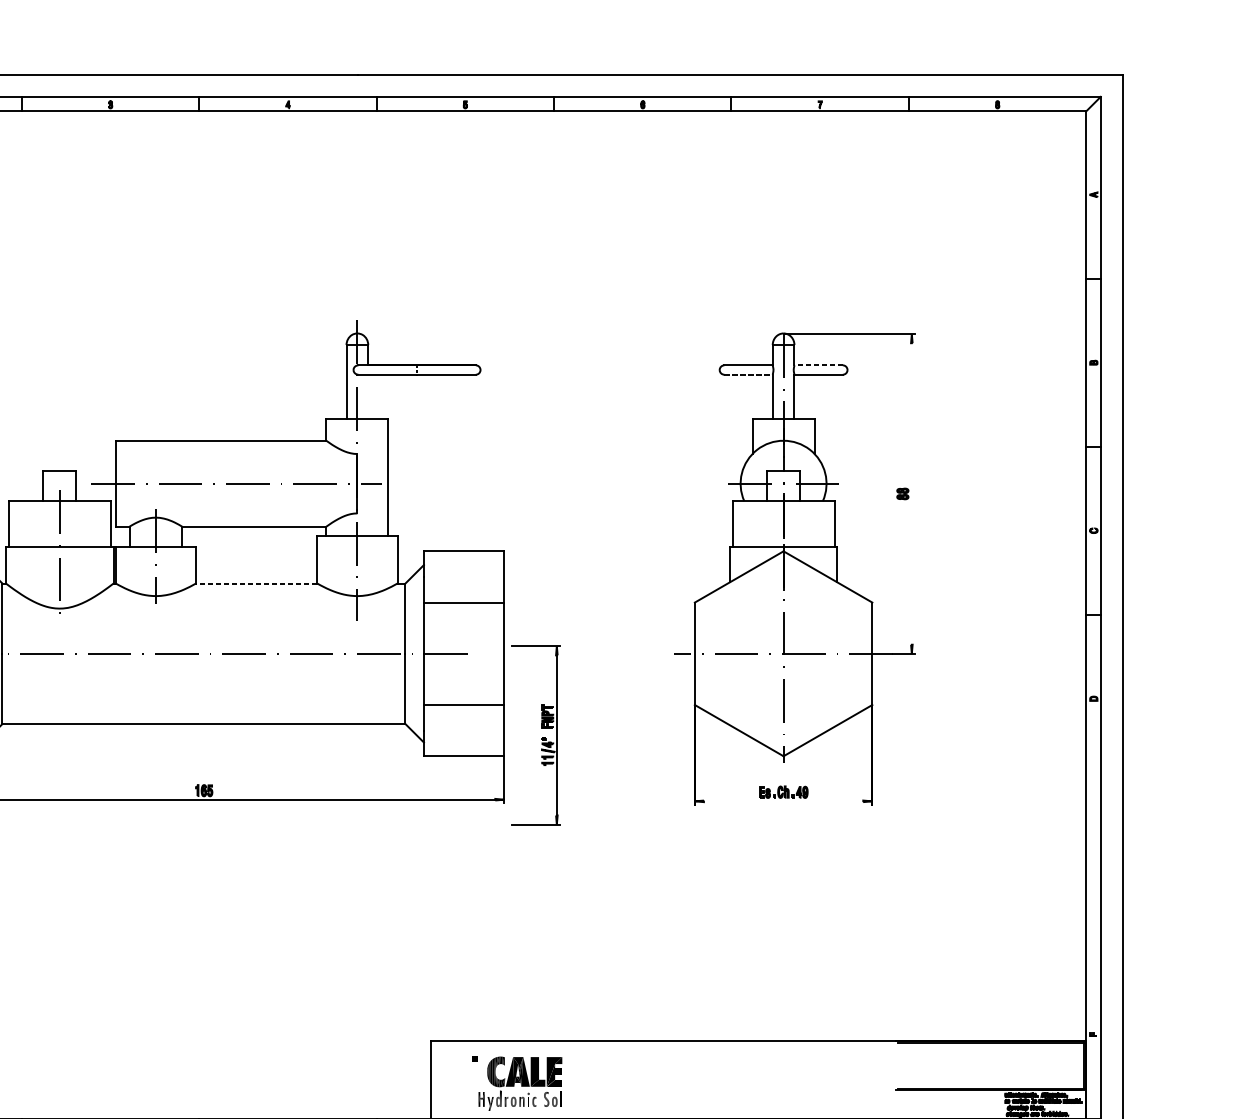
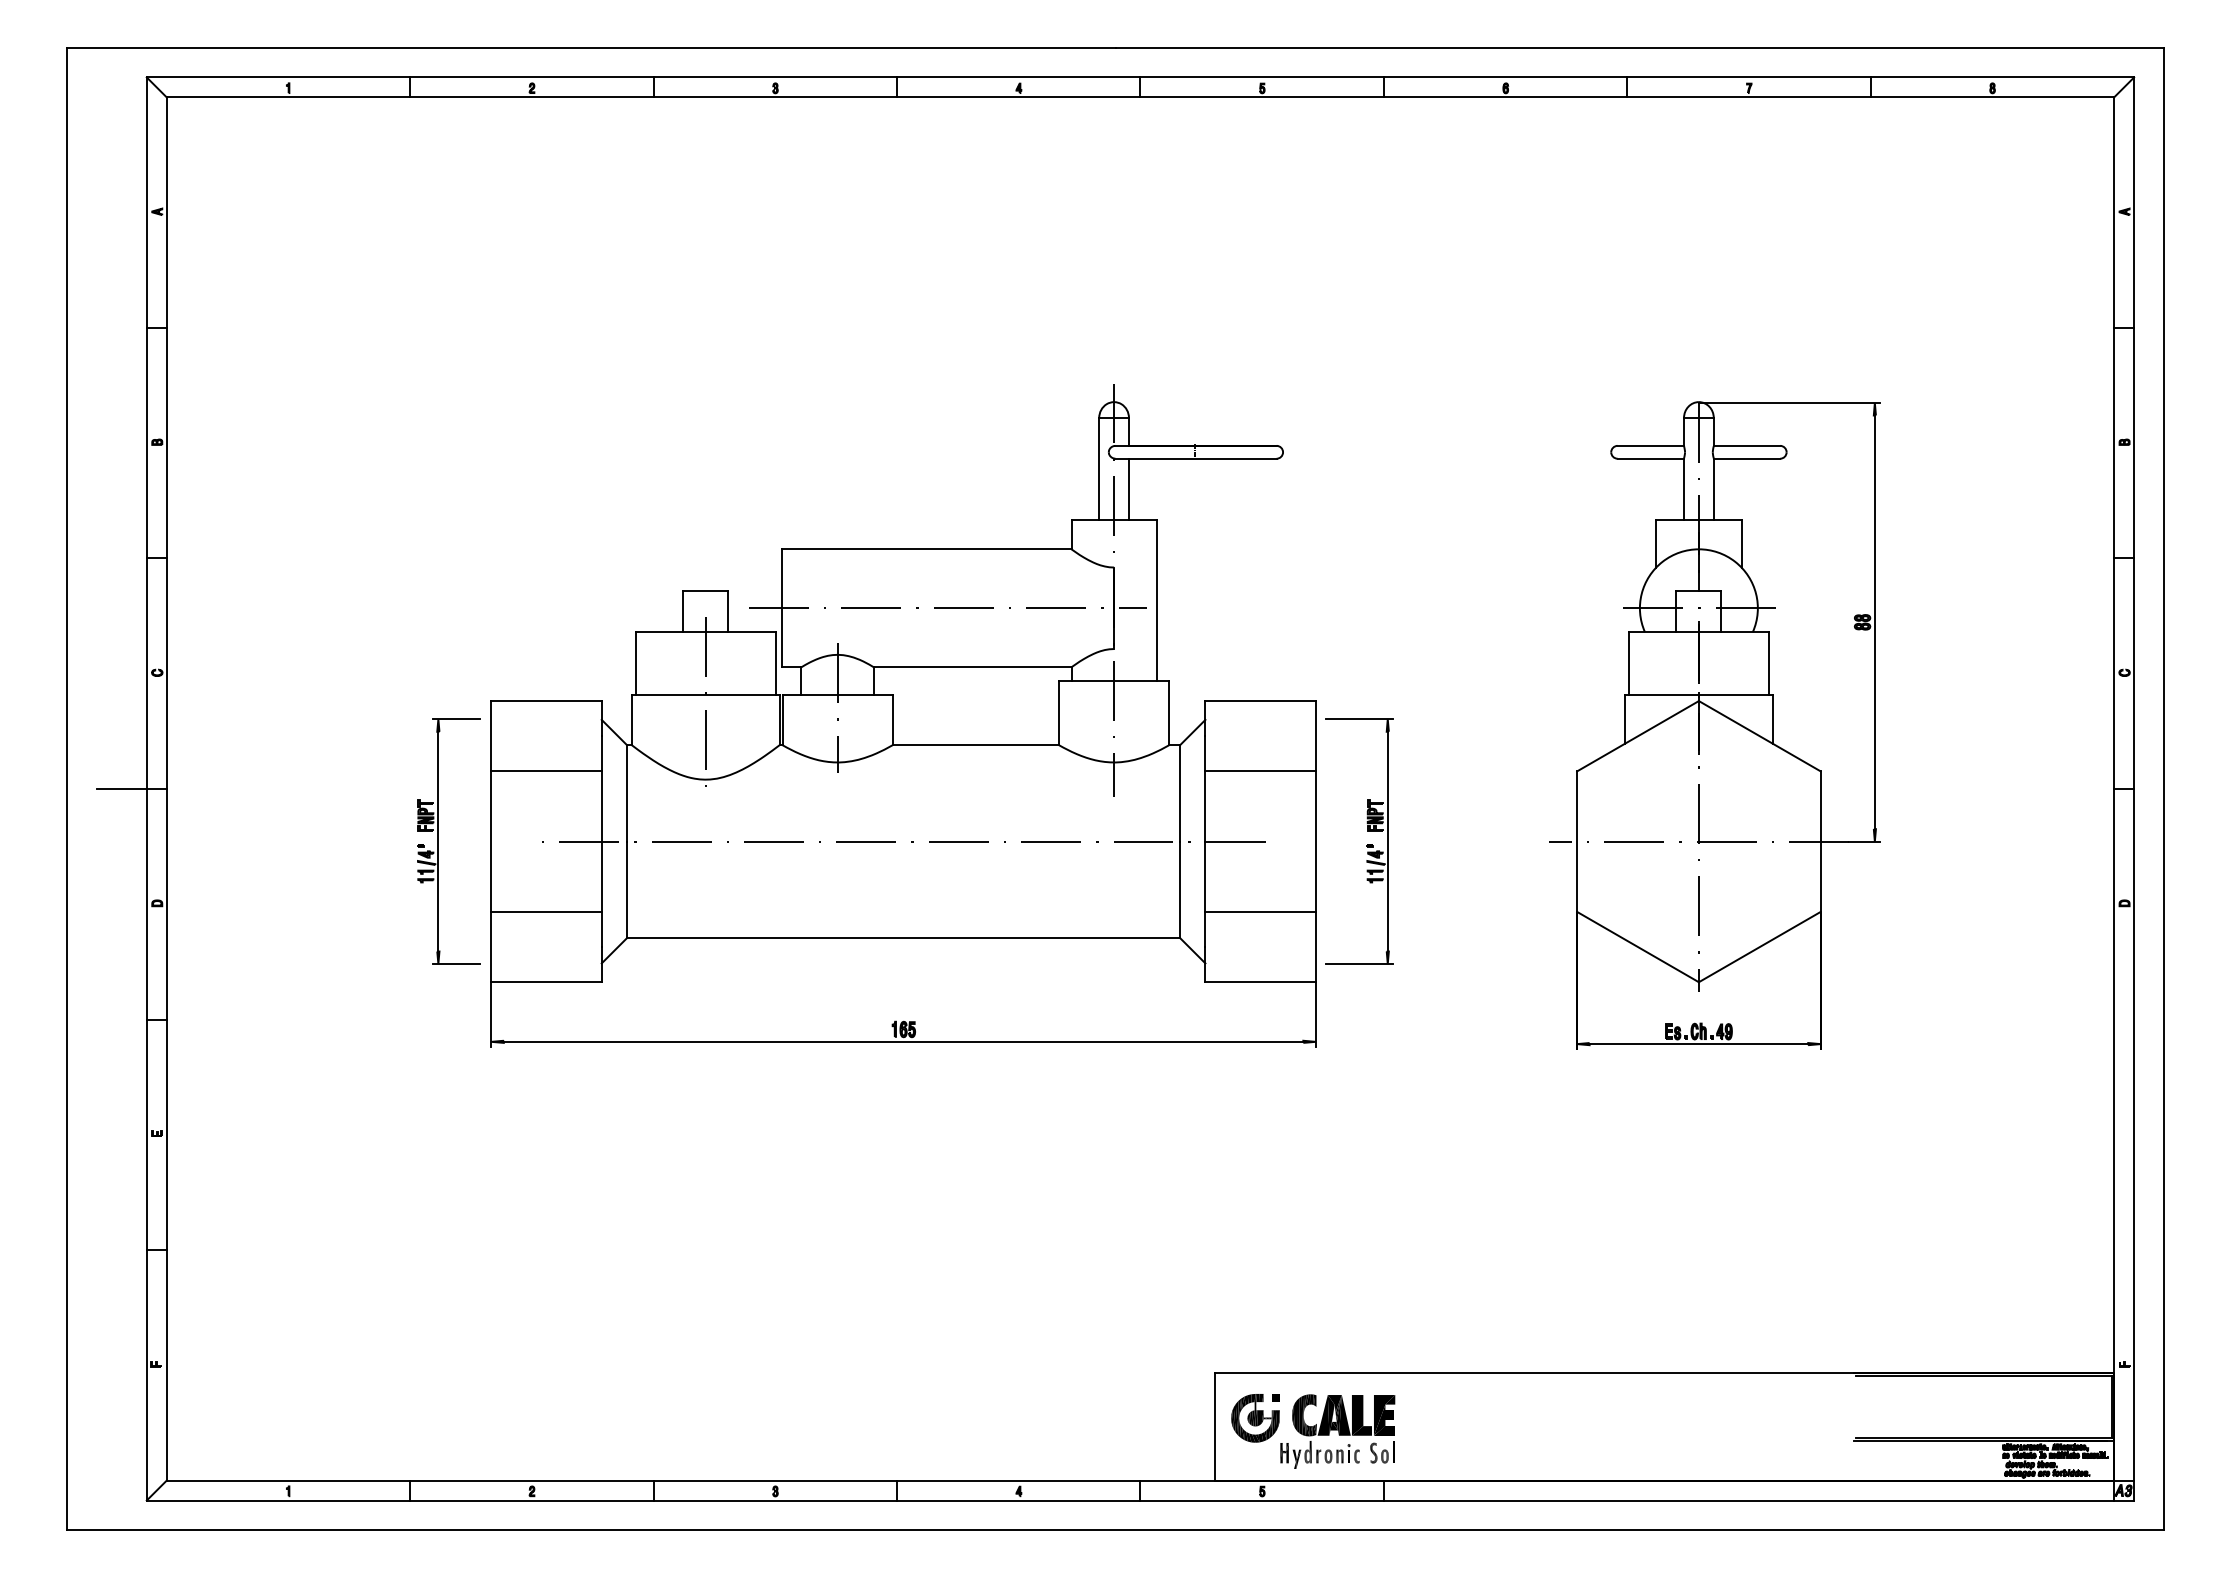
line: (818, 365) -> (1746, 445), dashed -> solid
line: (749, 374) -> (1651, 458), dashed -> solid
line: (367, 396) -> (1128, 488), added
line: (911, 494) -> (1874, 622), added
line: (256, 583) -> (975, 745), dashed -> solid
part: (541, 738) -> (1366, 845), moved
line: (783, 801) -> (1698, 1044), added
part: (460, 1074) -> (1255, 1418), added

